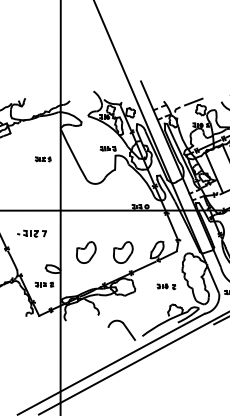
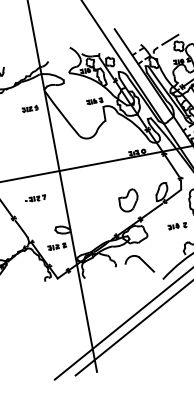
part: (42, 159) -> (29, 109), moved
part: (31, 233) -> (35, 198), size x0.71
part: (86, 252) -> (92, 207), removed
part: (121, 329) -> (138, 263), moved

